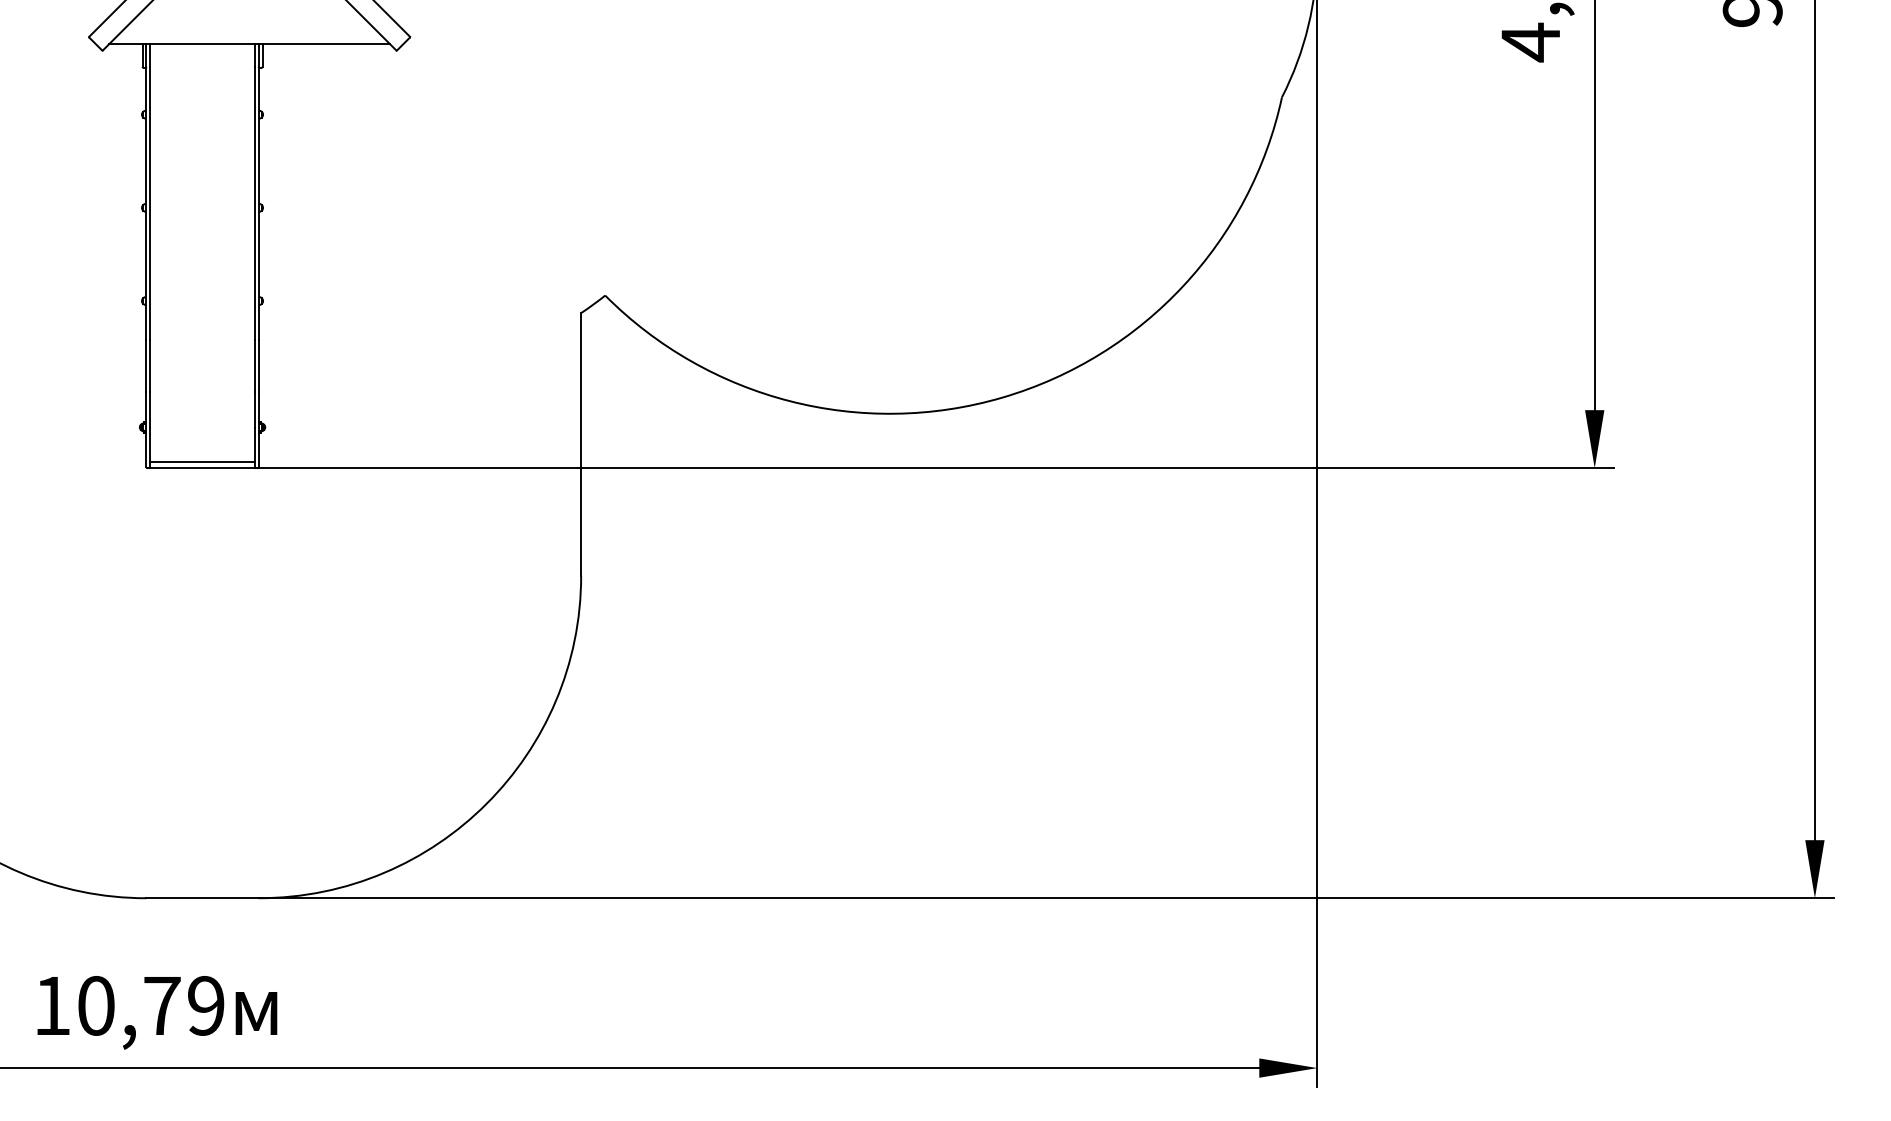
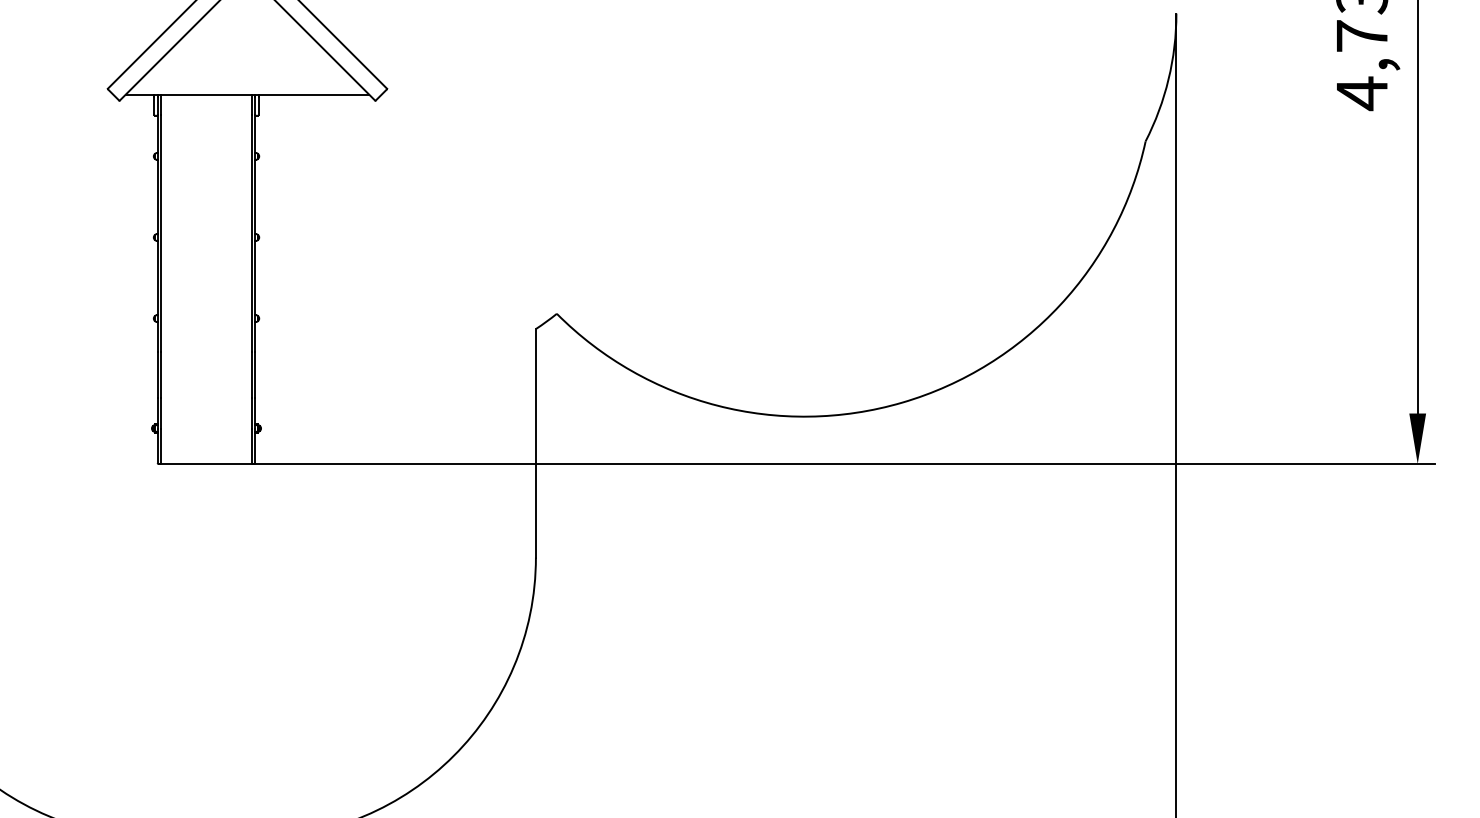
line: (202, 462) -> (206, 459), removed

